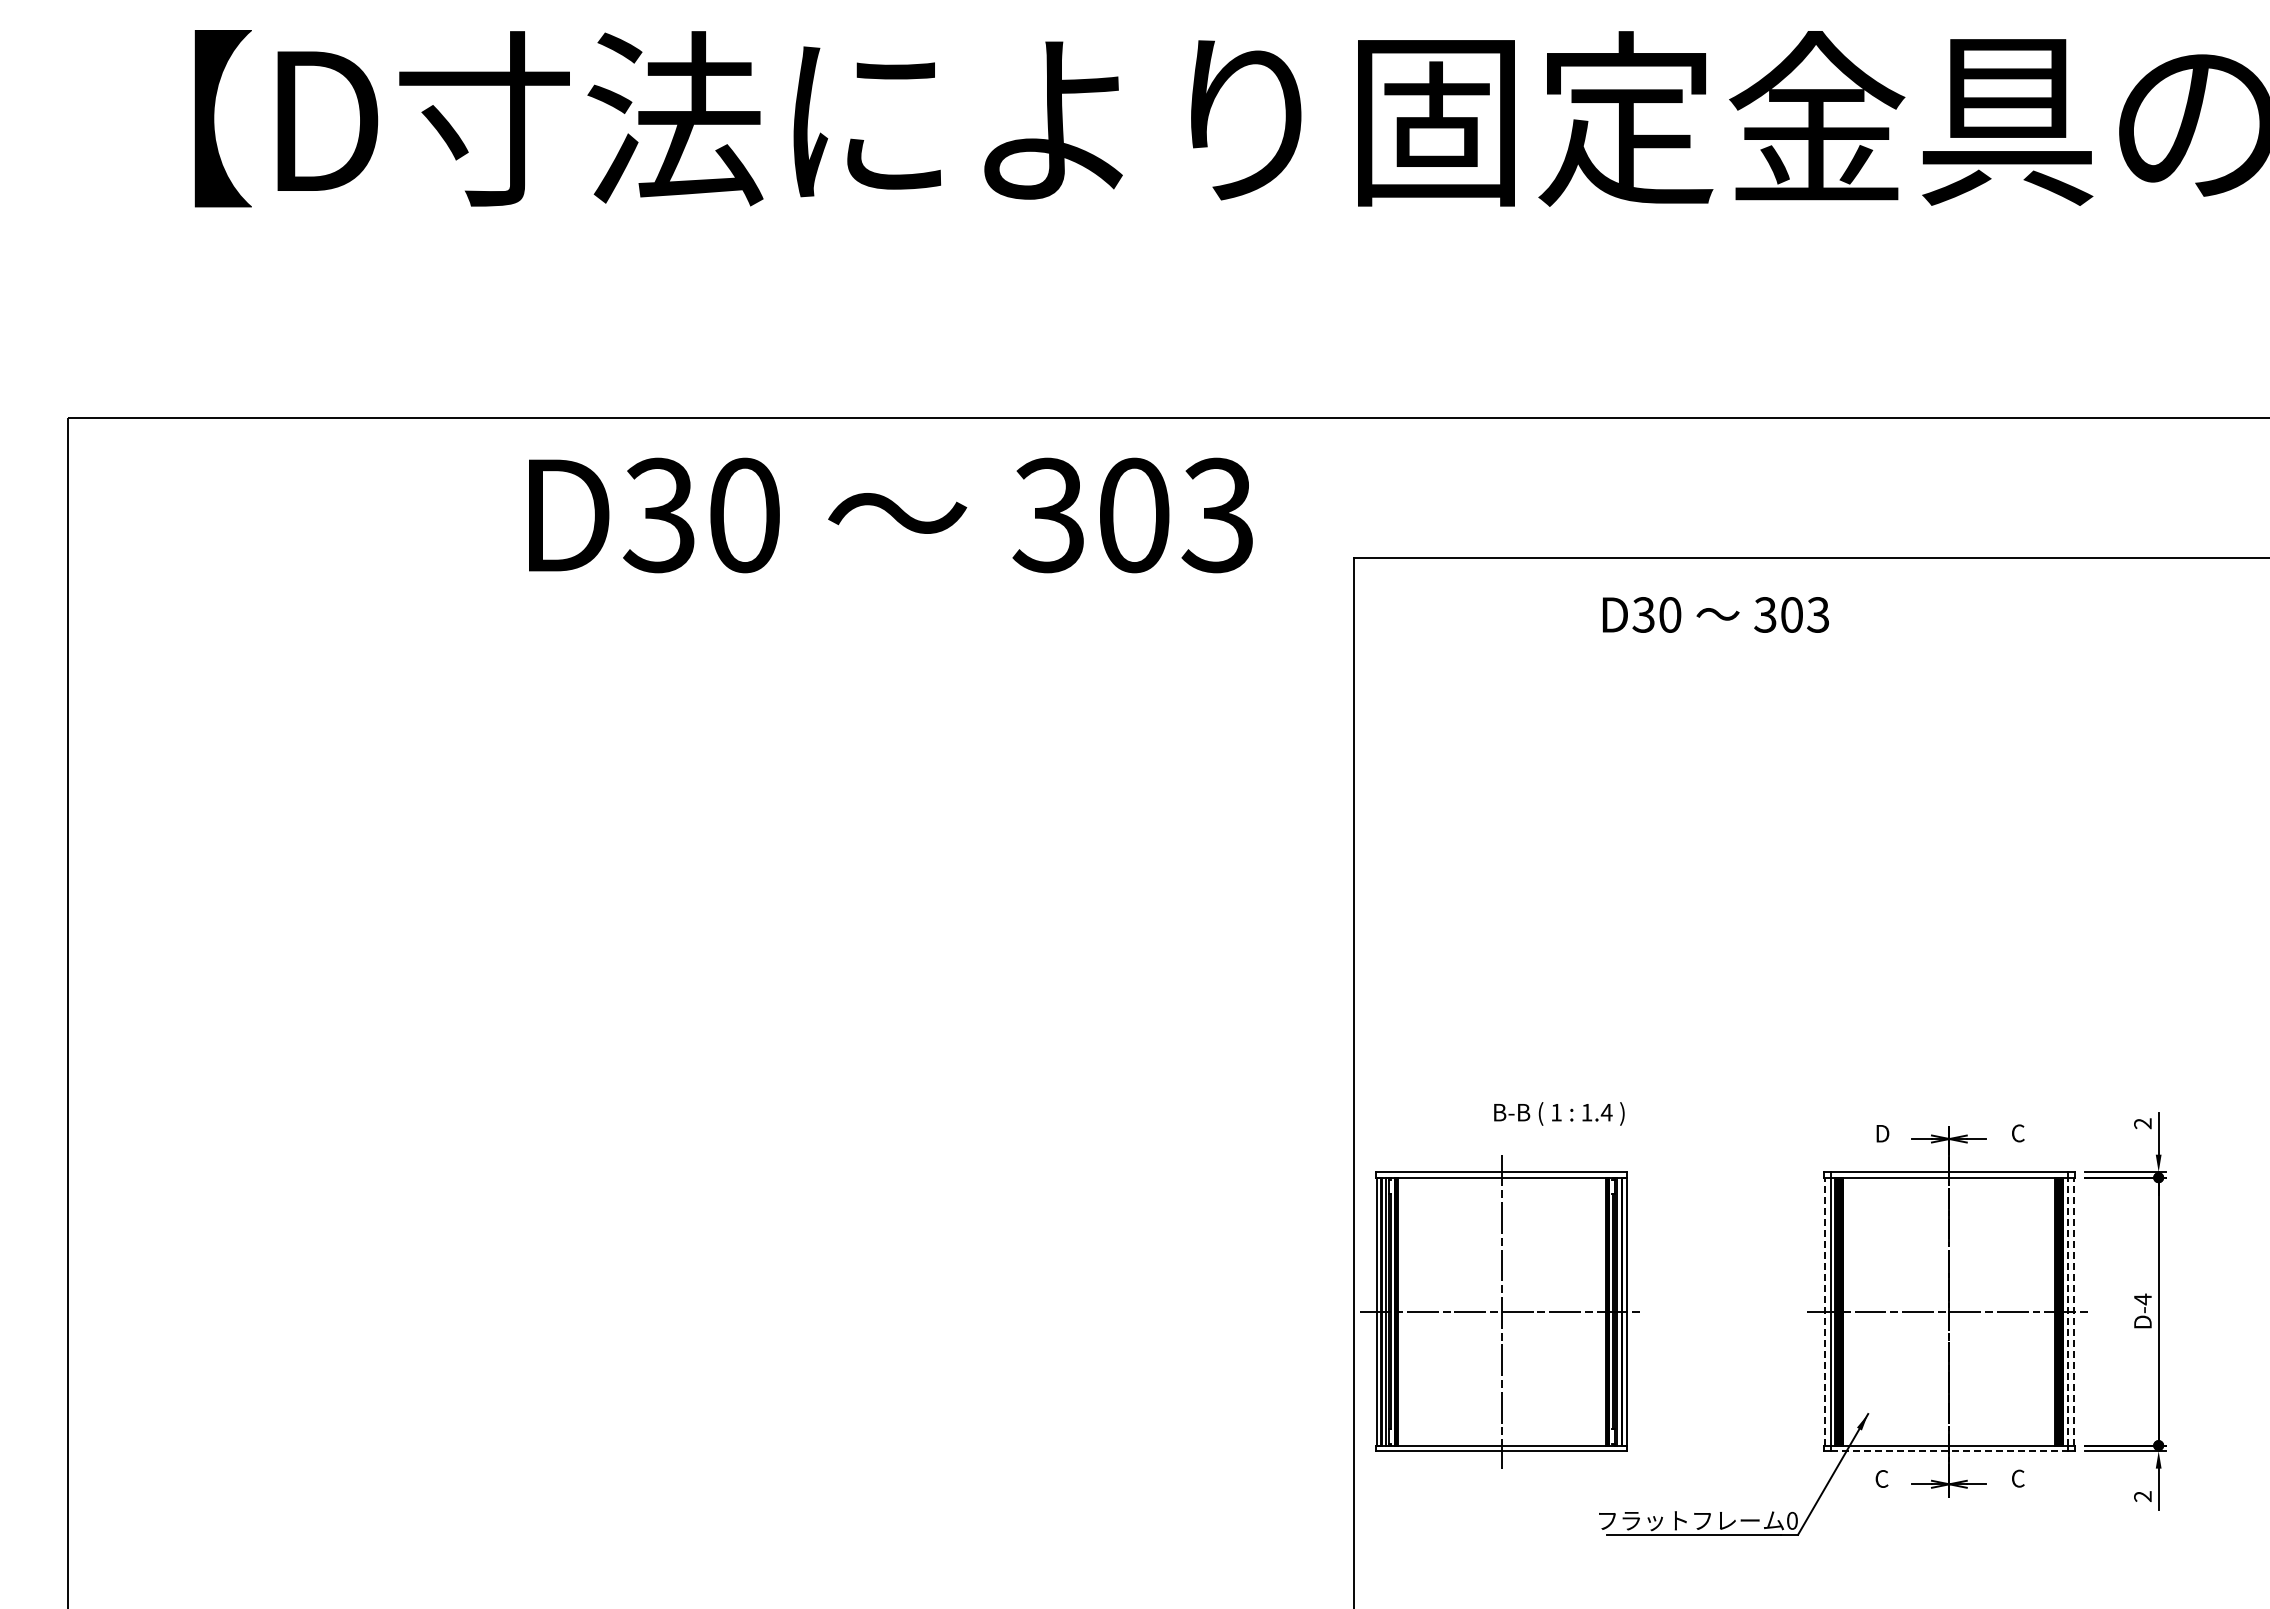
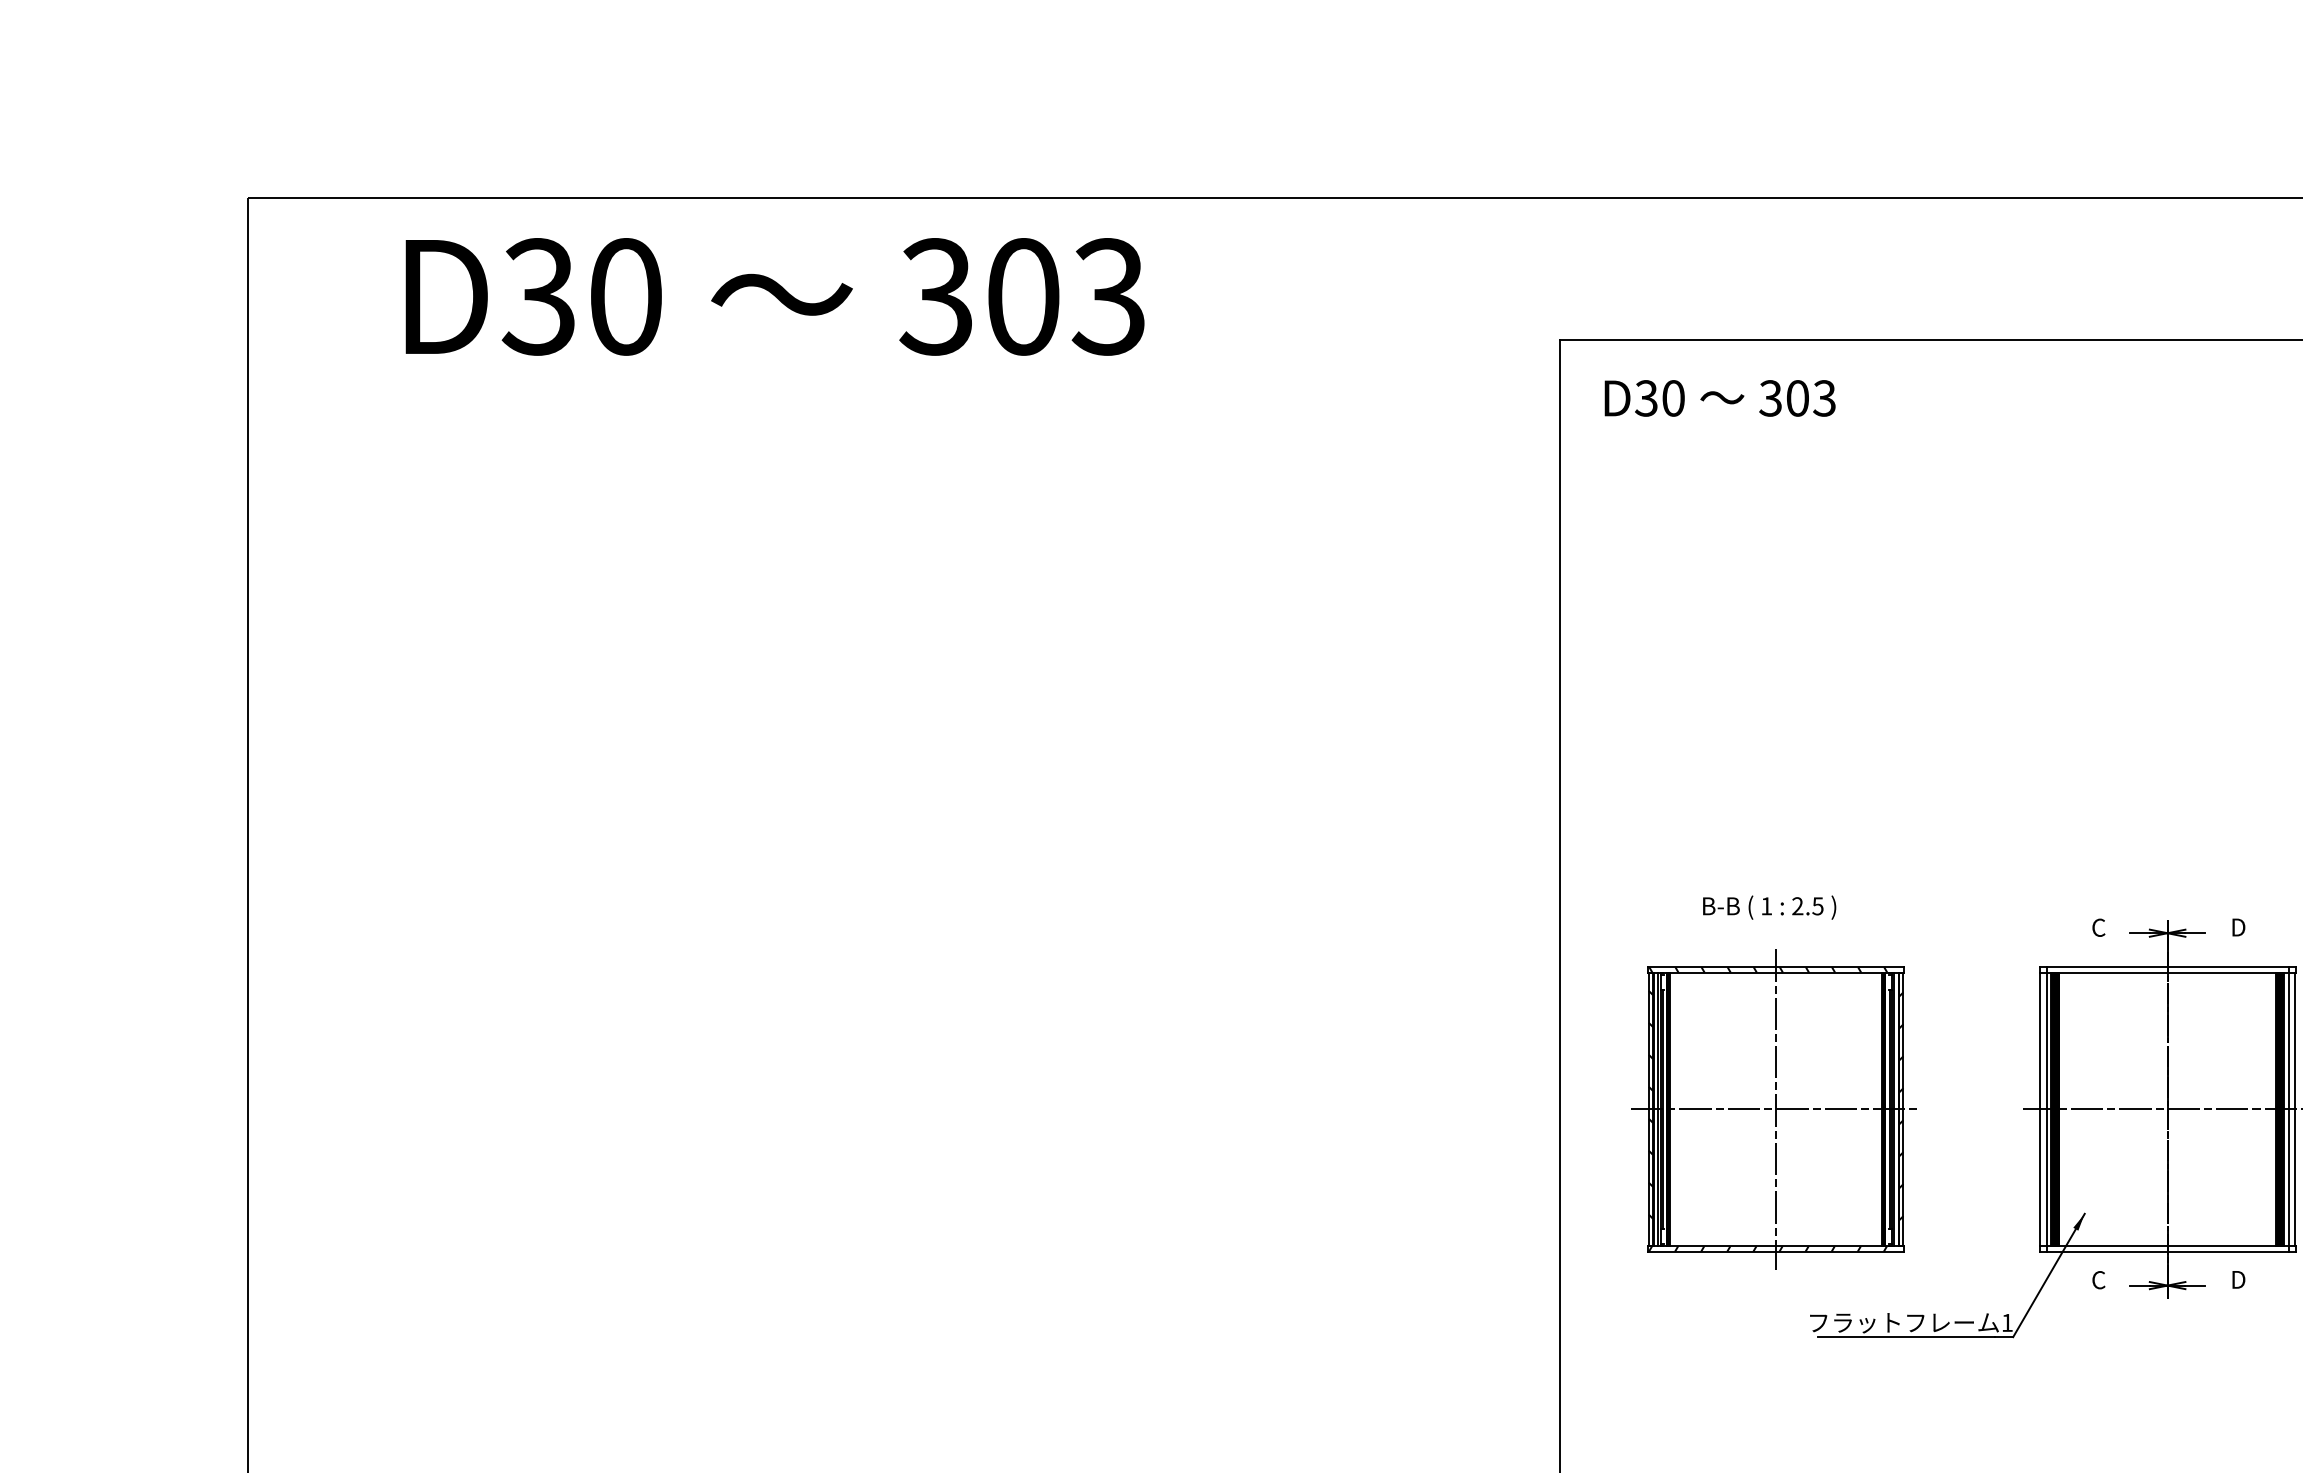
text: (890, 515) -> (774, 296), moved
text: (1715, 614) -> (1719, 397), moved
text: (1596, 1112) -> (1807, 906), 1.4 -> 2.5
text: (1882, 1133) -> (2099, 927), D -> C
text: (2018, 1133) -> (2238, 927), C -> D
part: (1499, 1311) -> (1773, 1109), moved
line: (1824, 1311) -> (2040, 1109), dashed -> solid
line: (2067, 1311) -> (2288, 1109), dashed -> solid
line: (2074, 1311) -> (2295, 1109), dashed -> solid
line: (1949, 1451) -> (2167, 1252), dashed -> solid
text: (2018, 1478) -> (2238, 1279), C -> D
text: (1792, 1520) -> (2007, 1322), 0 -> 1

